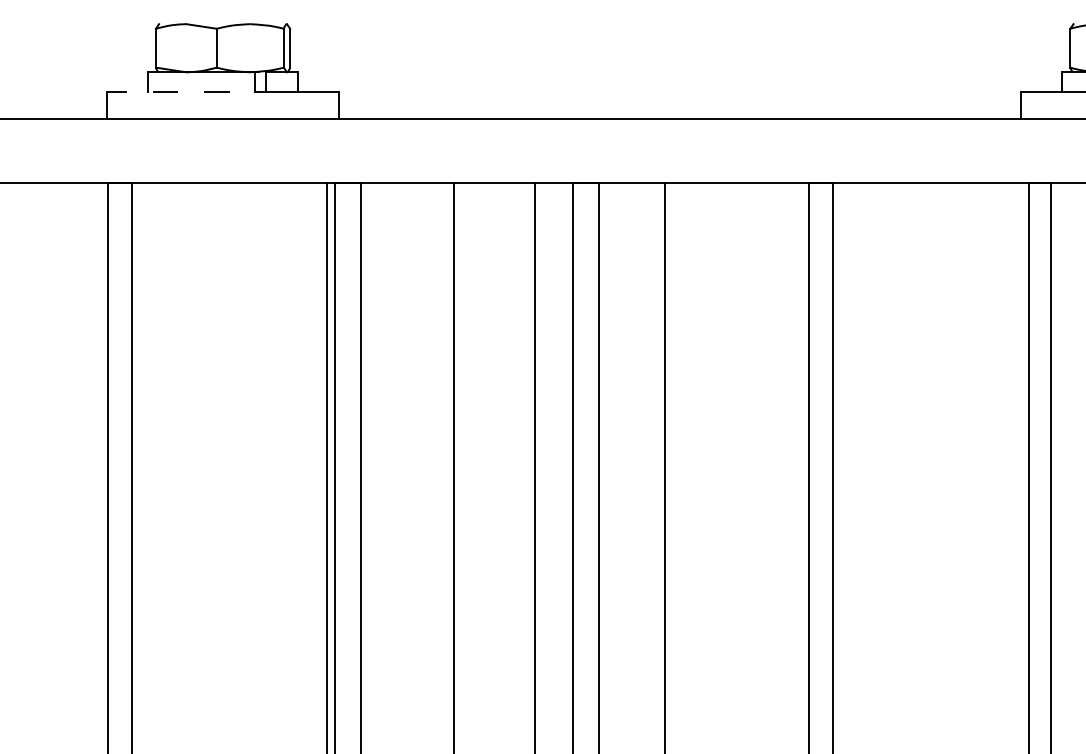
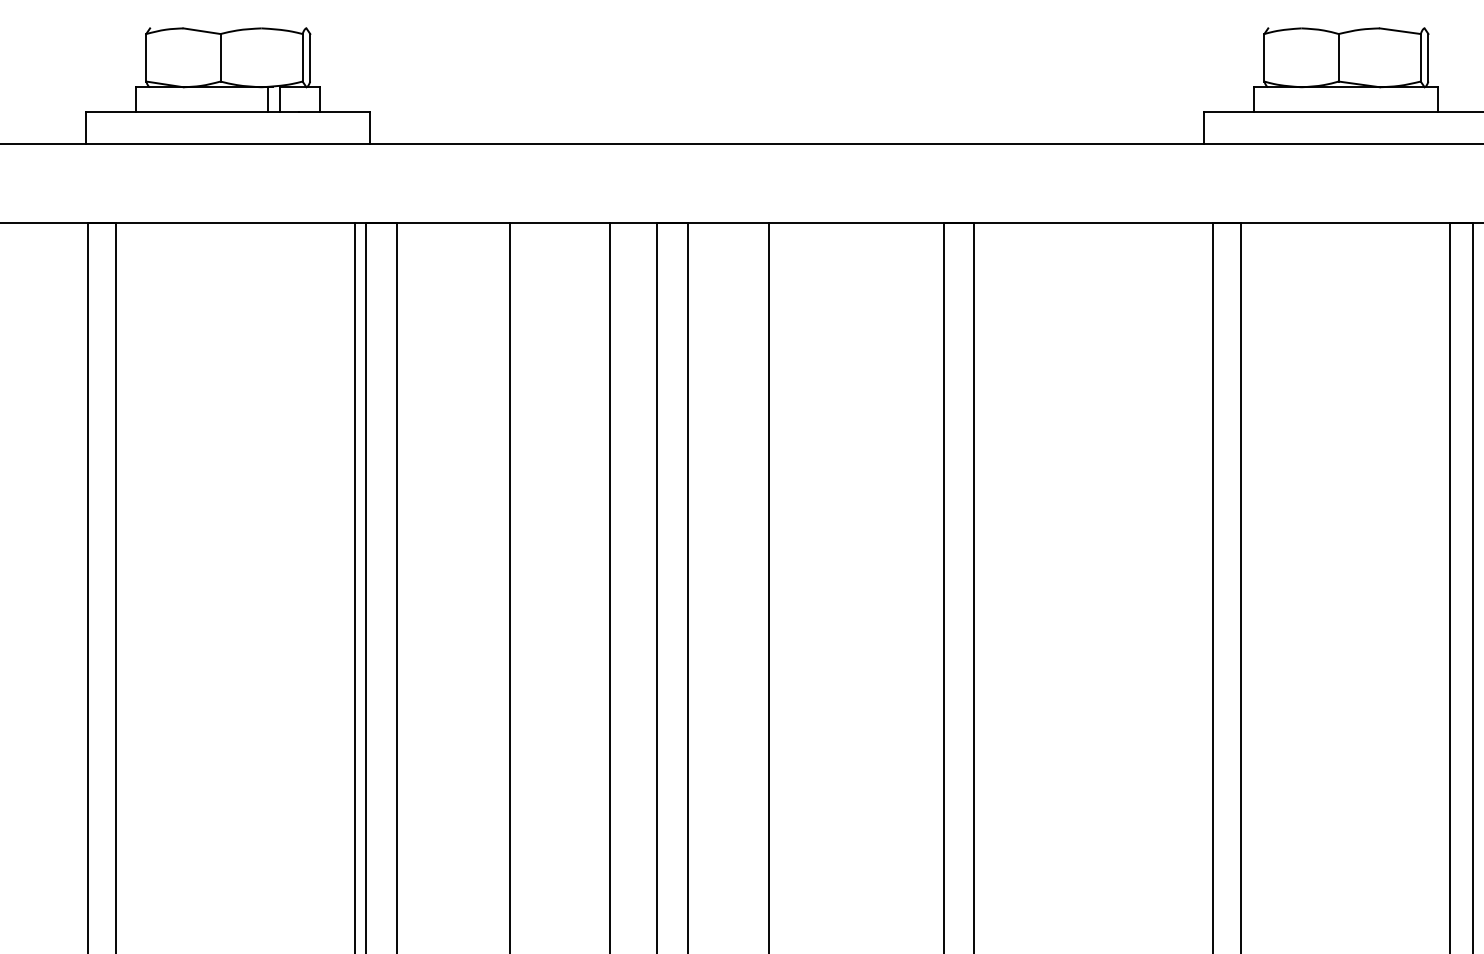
line: (193, 92) -> (192, 111), dashed -> solid

